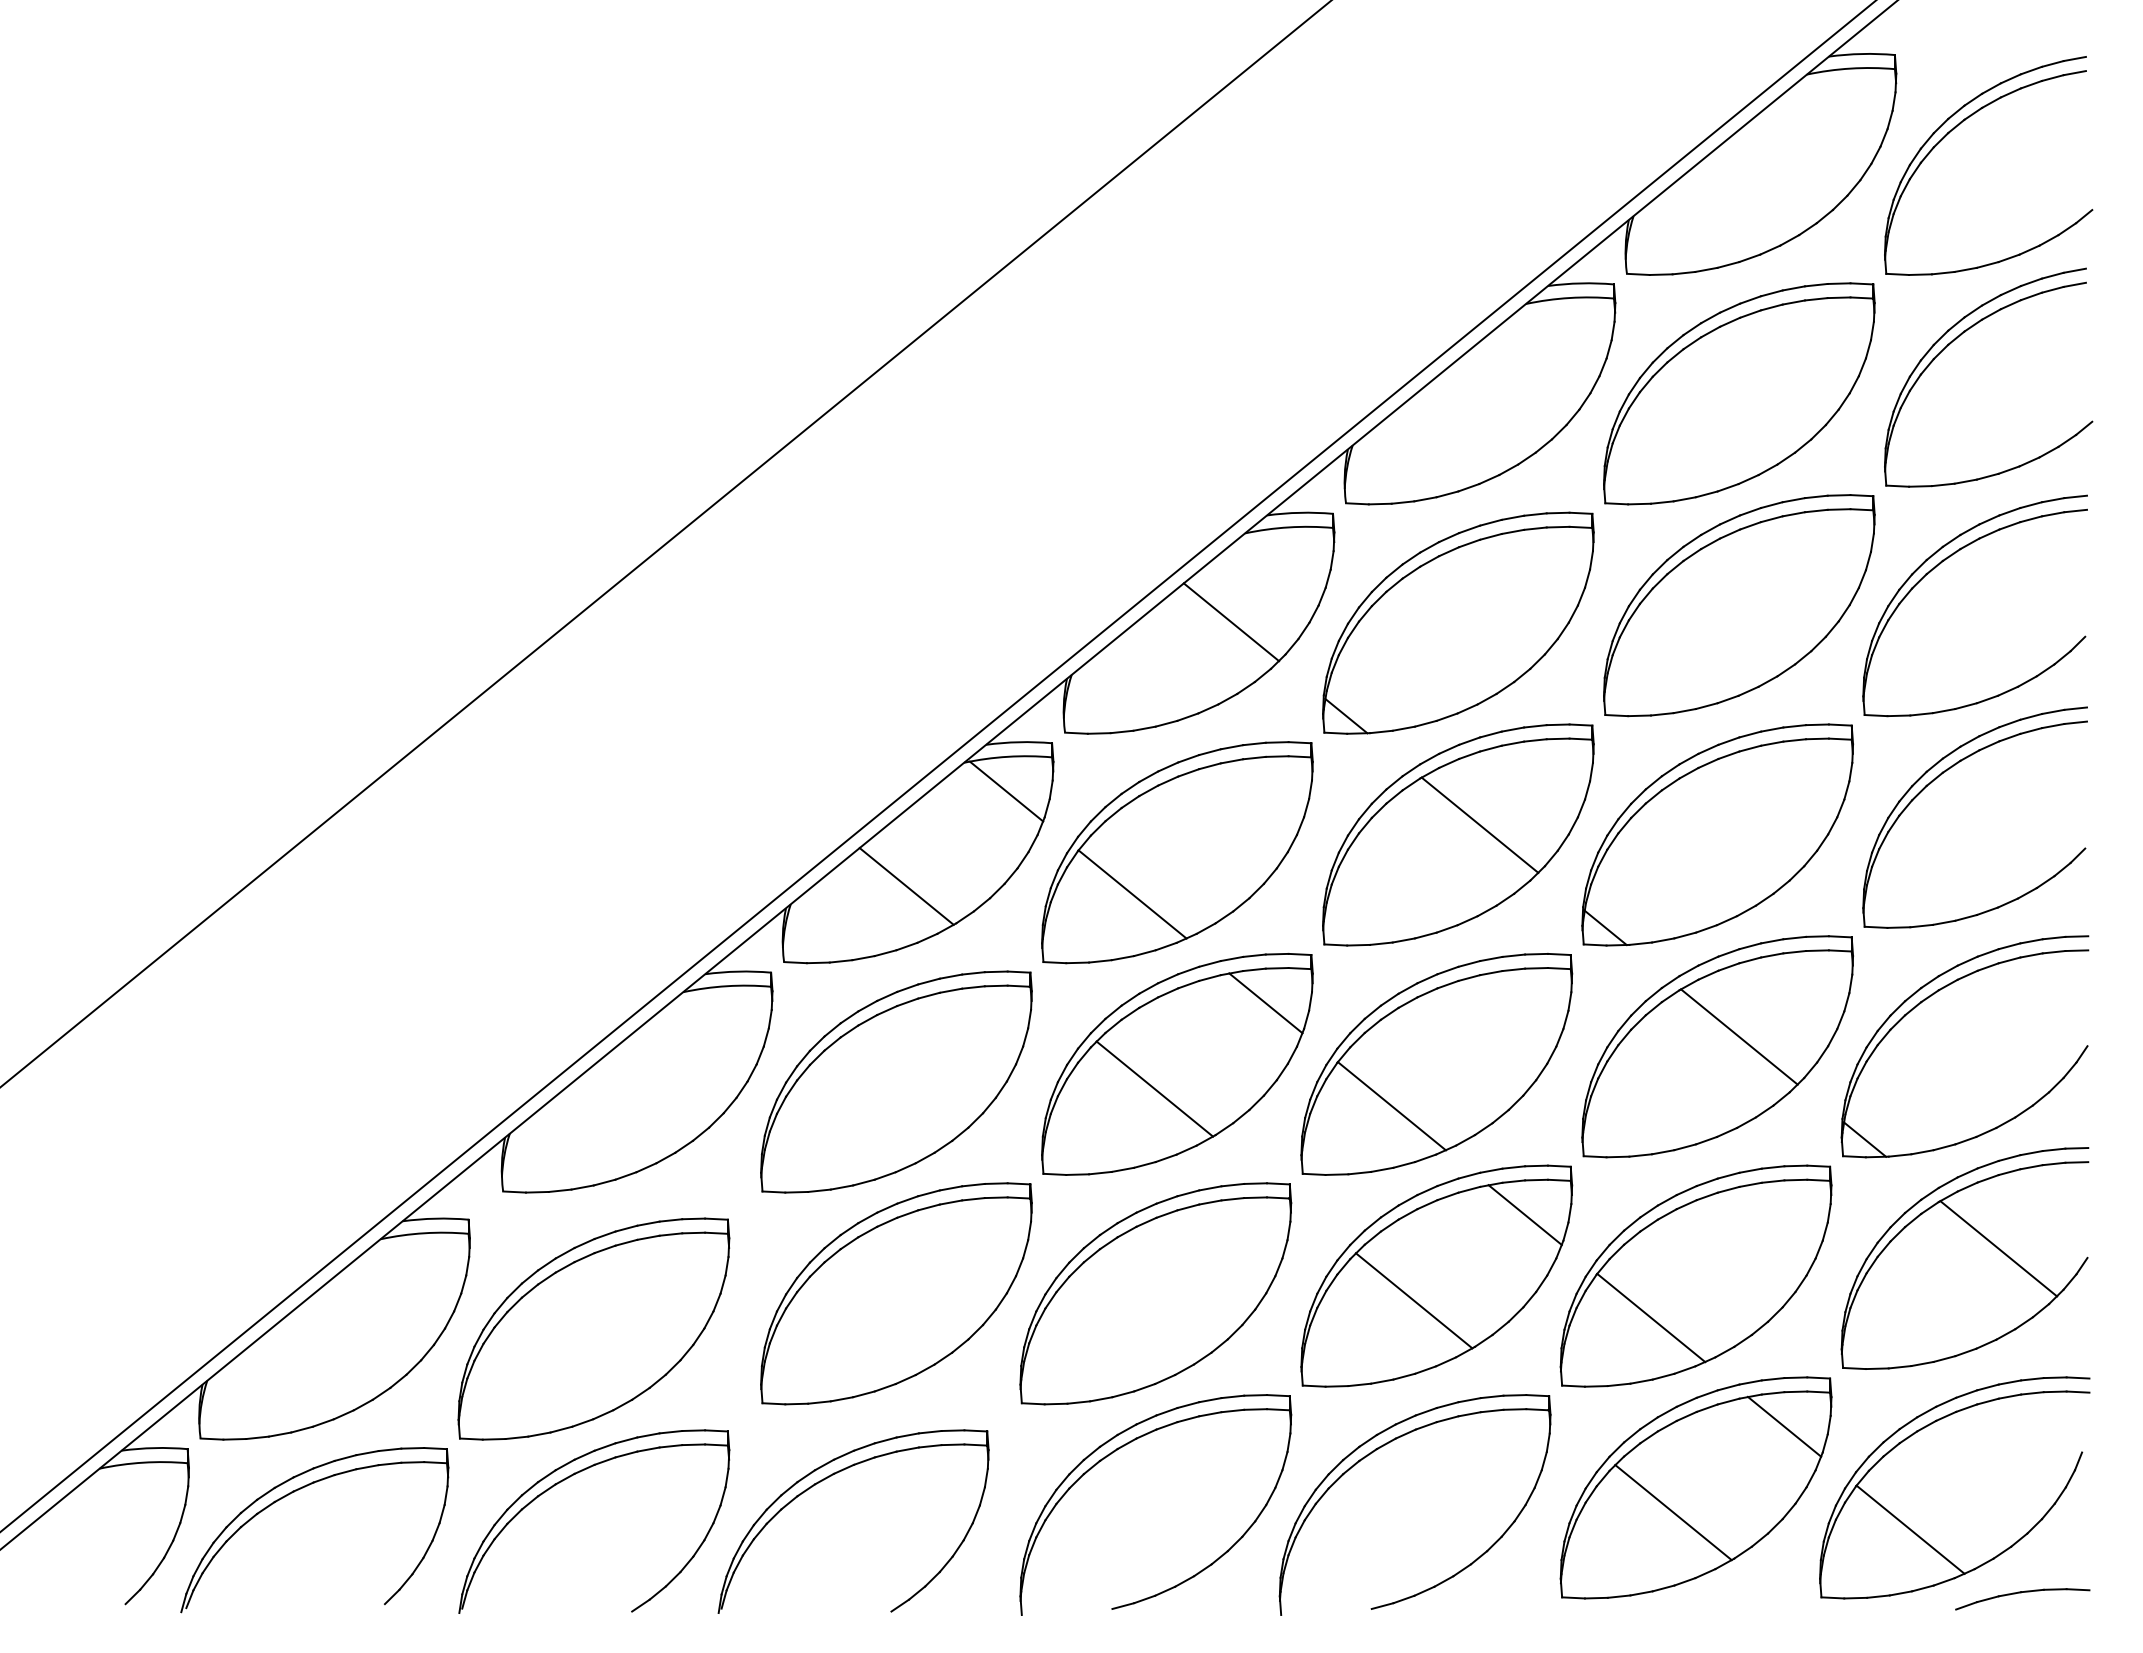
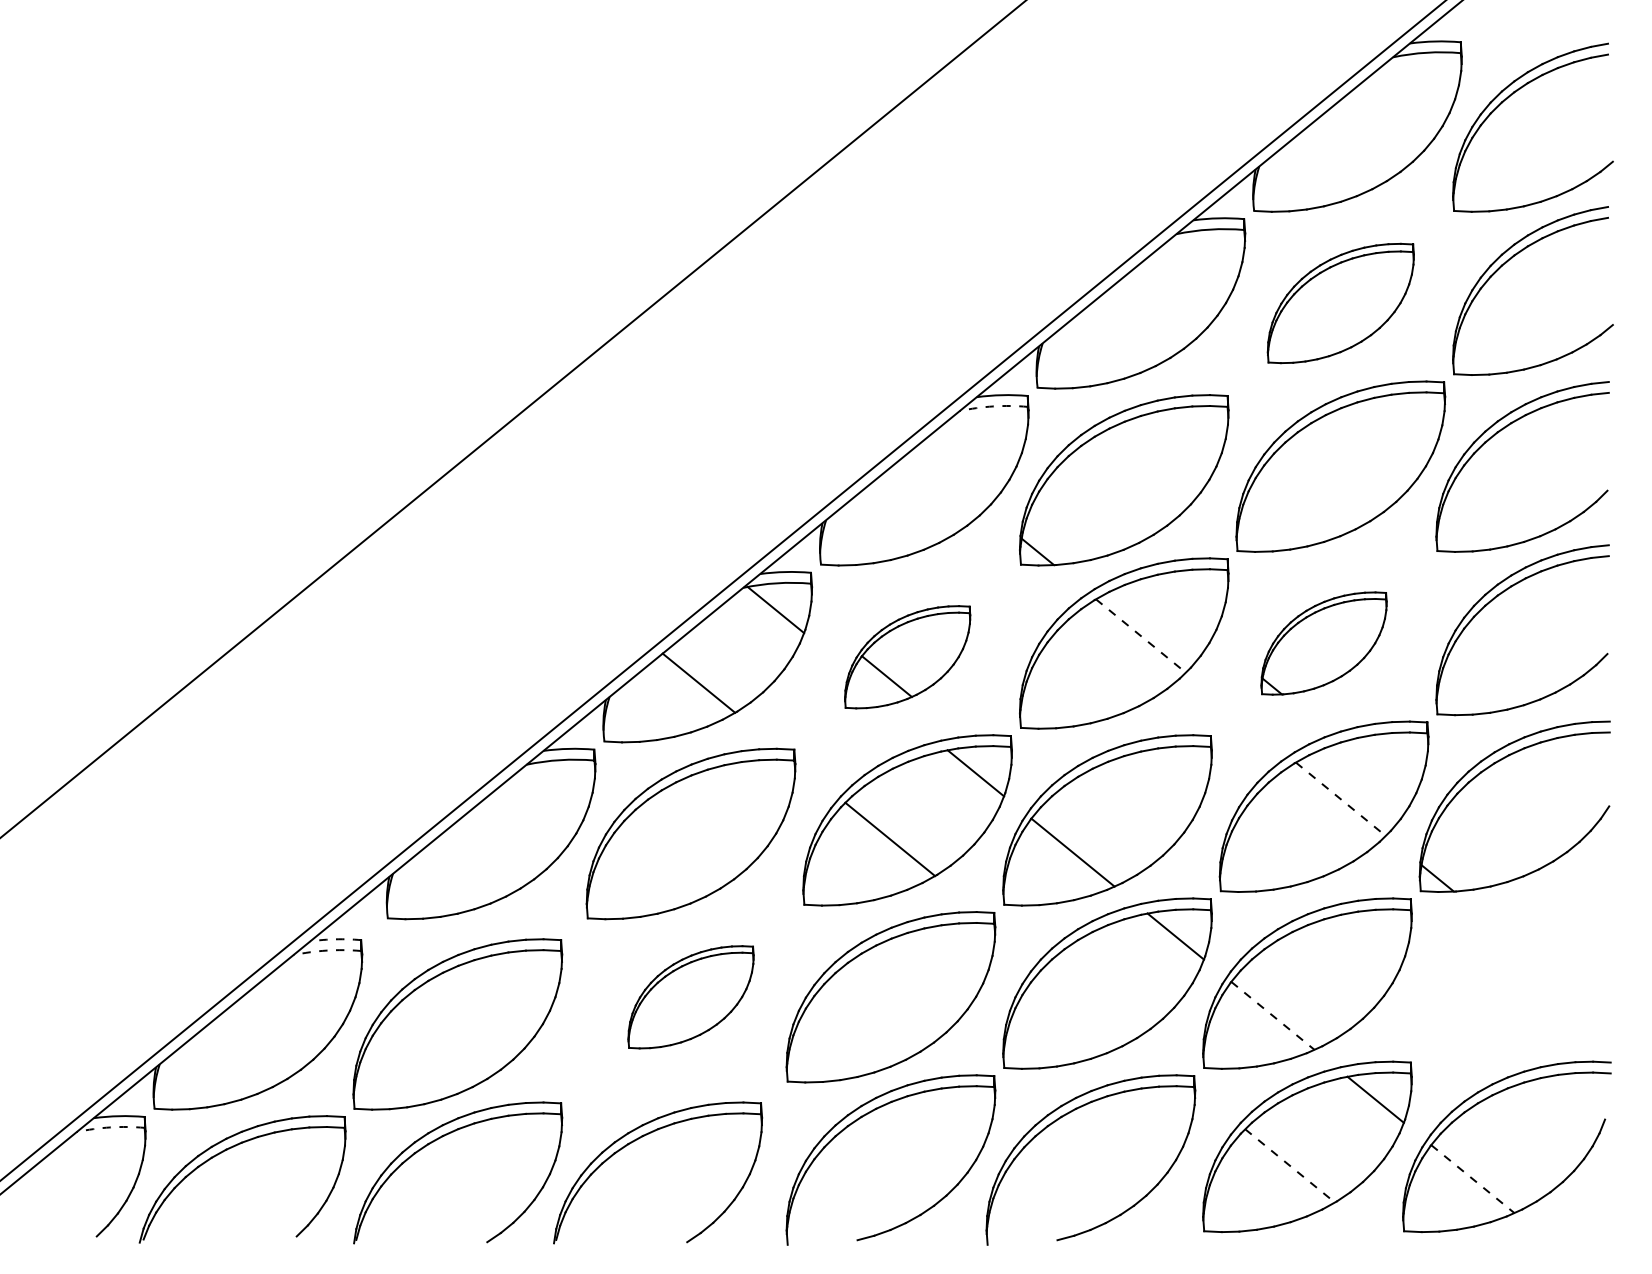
part: (1739, 393) -> (1340, 303), size x0.7
arc: (1288, 527) -> (993, 406), solid -> dashed
line: (1231, 622) -> (949, 479), removed
line: (1480, 825) -> (1141, 636), solid -> dashed
part: (1717, 834) -> (1324, 643), size x0.6
part: (1177, 852) -> (907, 657), size x0.6
line: (1739, 1037) -> (1340, 799), solid -> dashed
arc: (435, 1218) -> (335, 939), solid -> dashed
arc: (424, 1233) -> (327, 950), solid -> dashed
part: (1964, 1258) -> (1514, 970), removed
part: (896, 1293) -> (691, 997), size x0.6
line: (1413, 1300) -> (1089, 1002), removed
line: (1651, 1318) -> (1273, 1016), solid -> dashed
arc: (143, 1462) -> (110, 1127), solid -> dashed
line: (1673, 1512) -> (1290, 1165), solid -> dashed
line: (1910, 1529) -> (1472, 1178), solid -> dashed
part: (2021, 1593) -> (1558, 1228), removed

